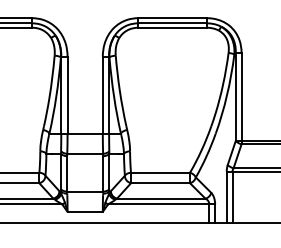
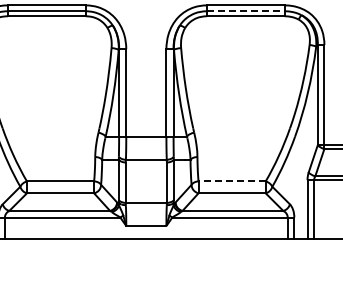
line: (173, 23) -> (246, 11), solid -> dashed
line: (160, 172) -> (232, 181), solid -> dashed

